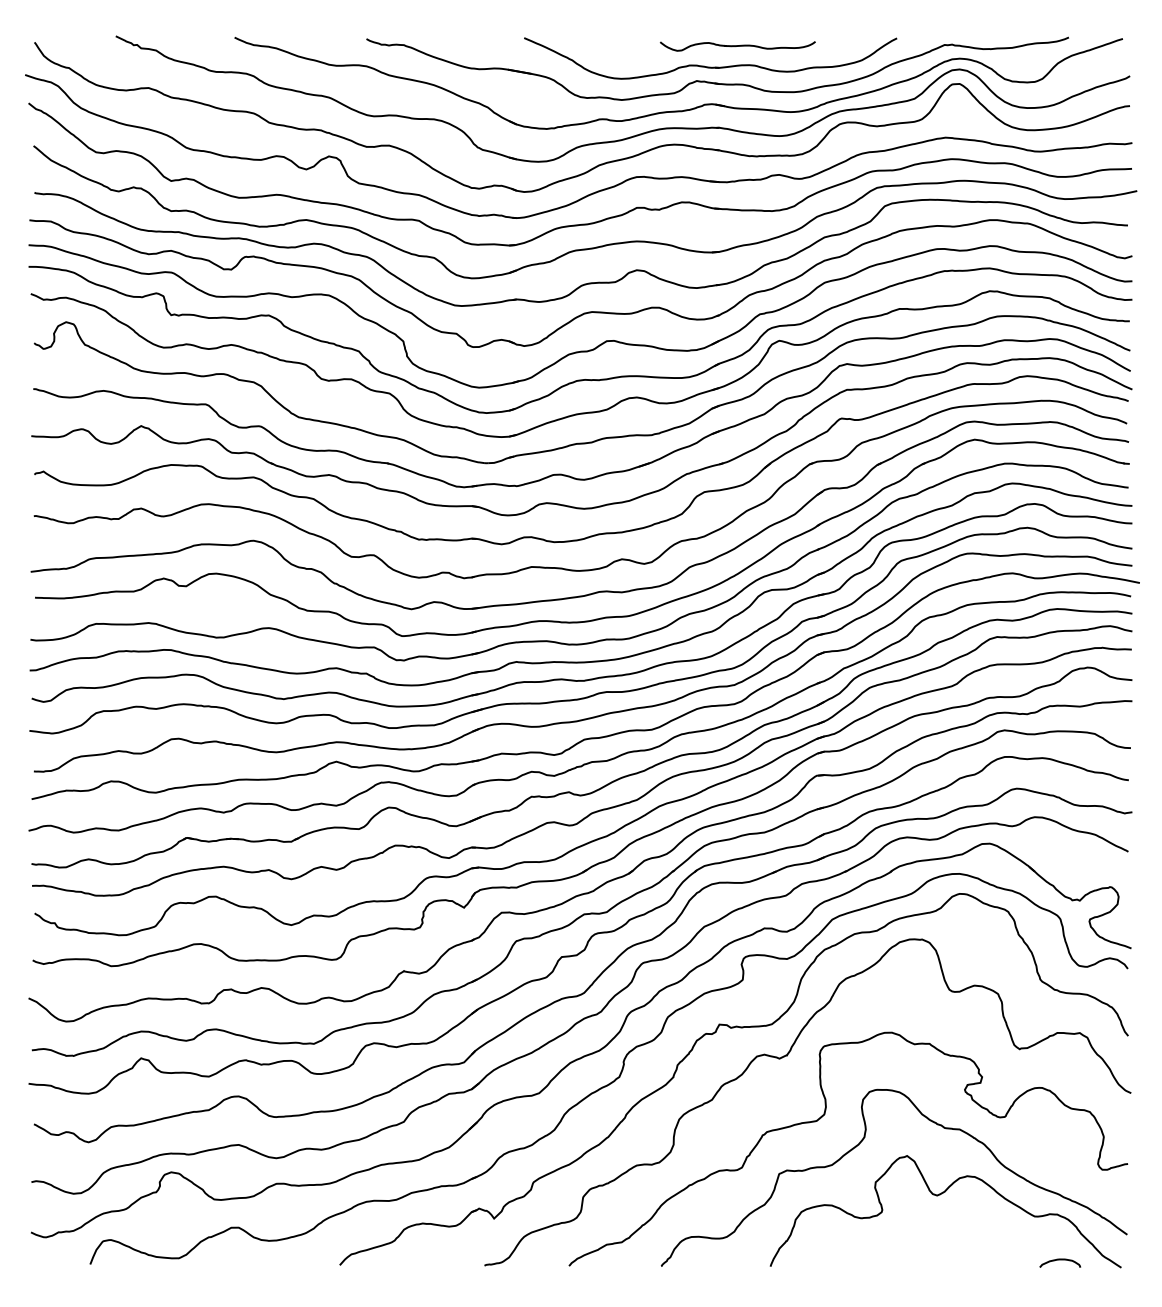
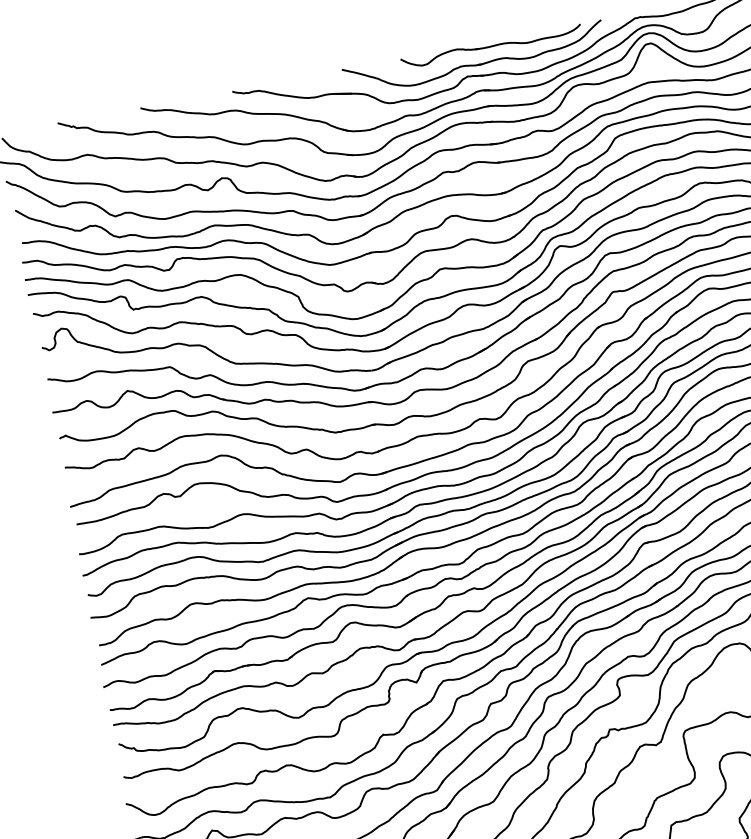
part: (737, 46) -> (491, 47), size x1.67

